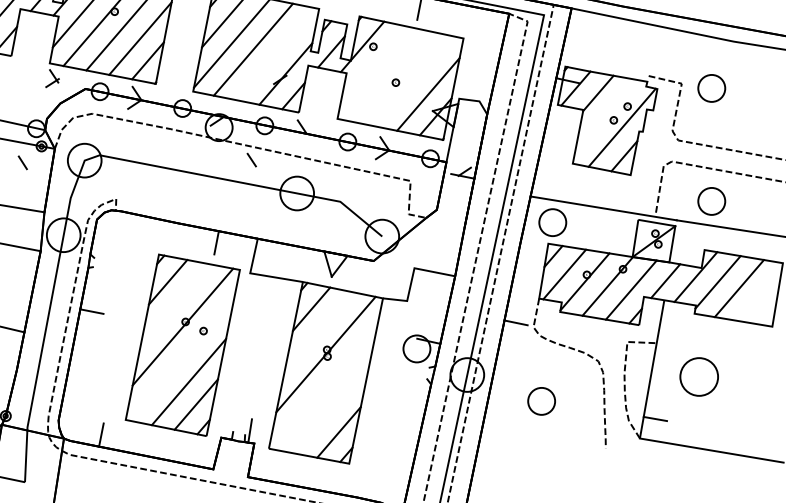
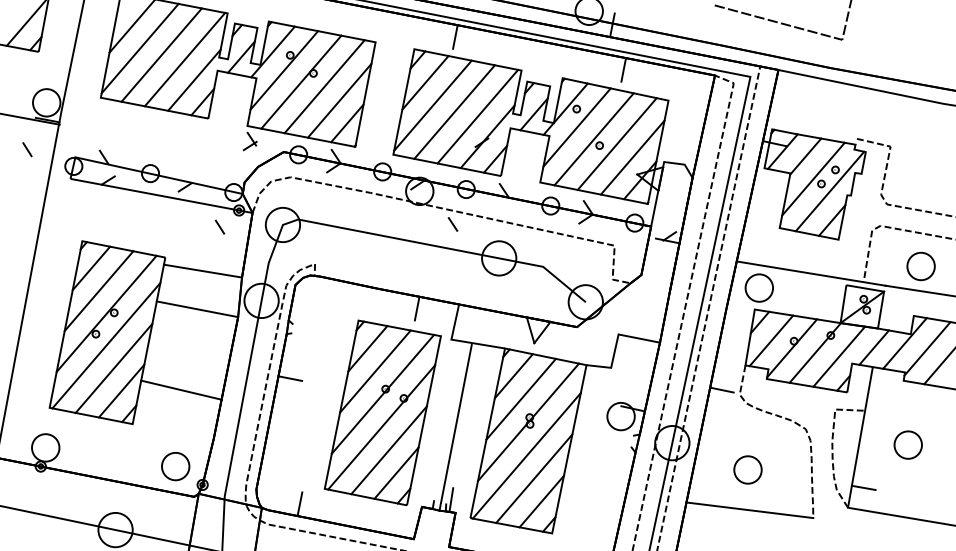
line: (275, 54) -> (477, 116), added
line: (373, 64) -> (576, 127), added
line: (389, 76) -> (593, 139), added
line: (412, 80) -> (616, 143), added
part: (711, 88) -> (920, 151), removed
line: (606, 114) -> (813, 178), added
line: (175, 304) -> (375, 371), added
line: (318, 331) -> (520, 398), added
line: (181, 359) -> (381, 427), added
line: (254, 359) -> (455, 427), added
part: (698, 376) -> (907, 444), size x0.71
line: (324, 387) -> (526, 455), added
line: (331, 409) -> (534, 478), added
line: (543, 441) -> (749, 510), added

